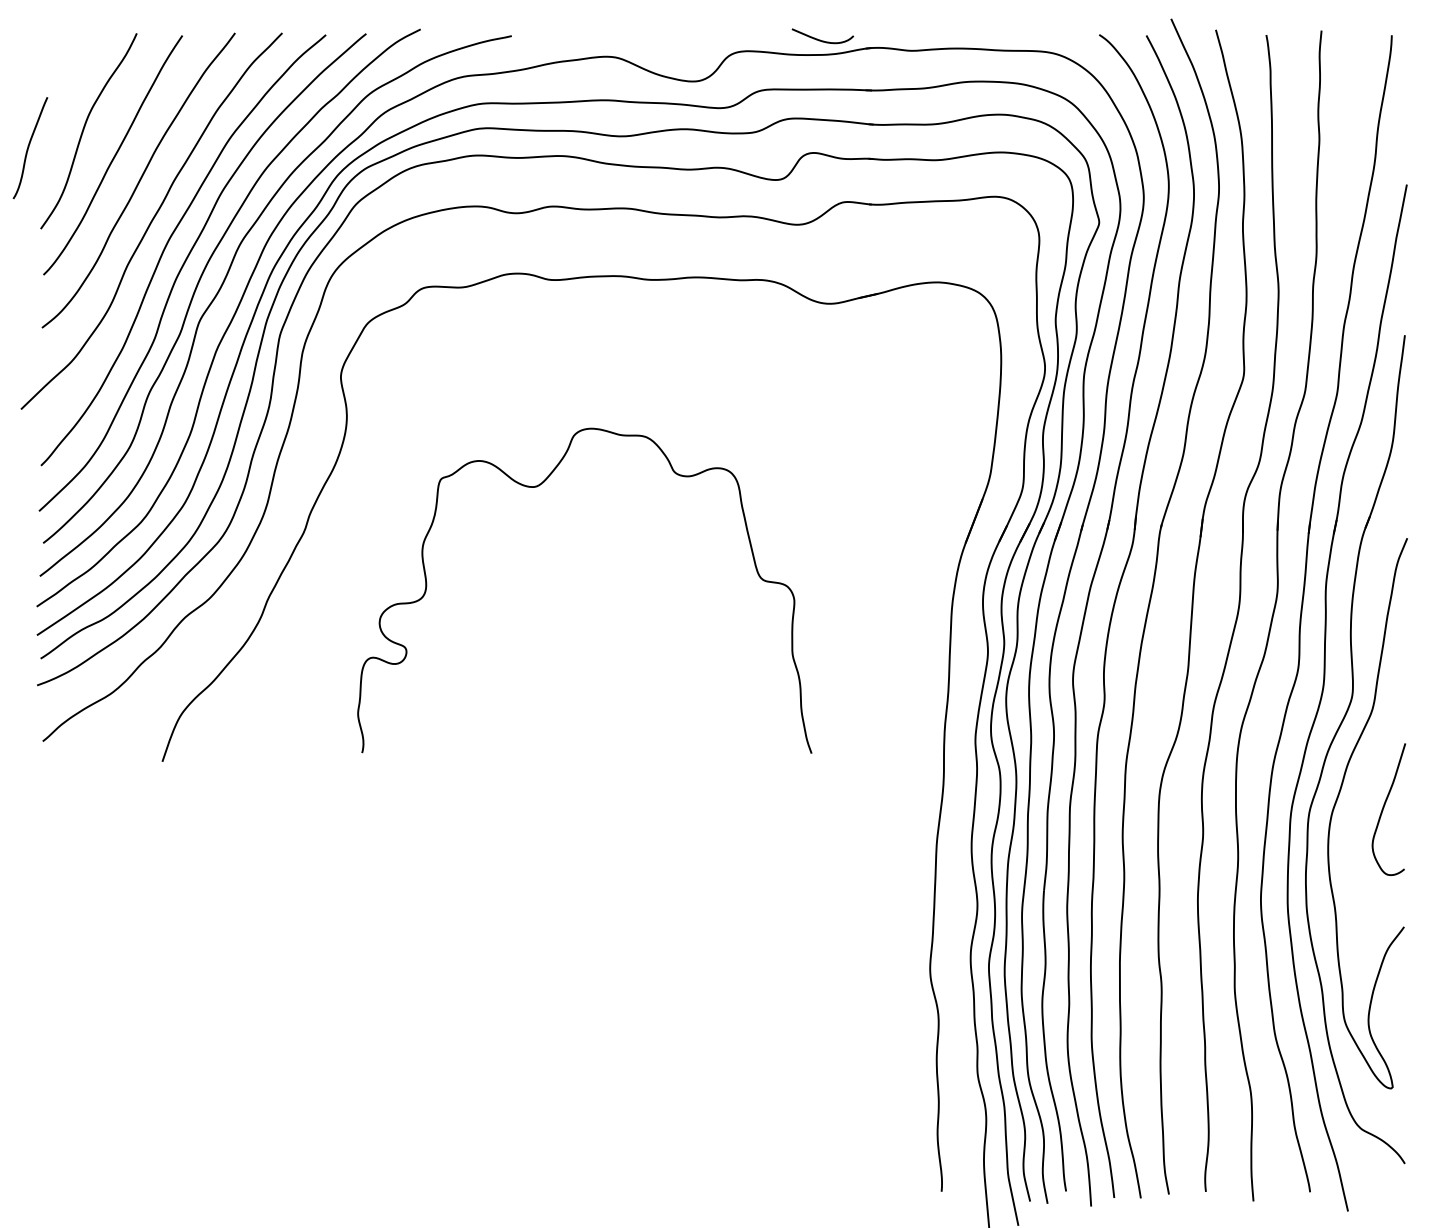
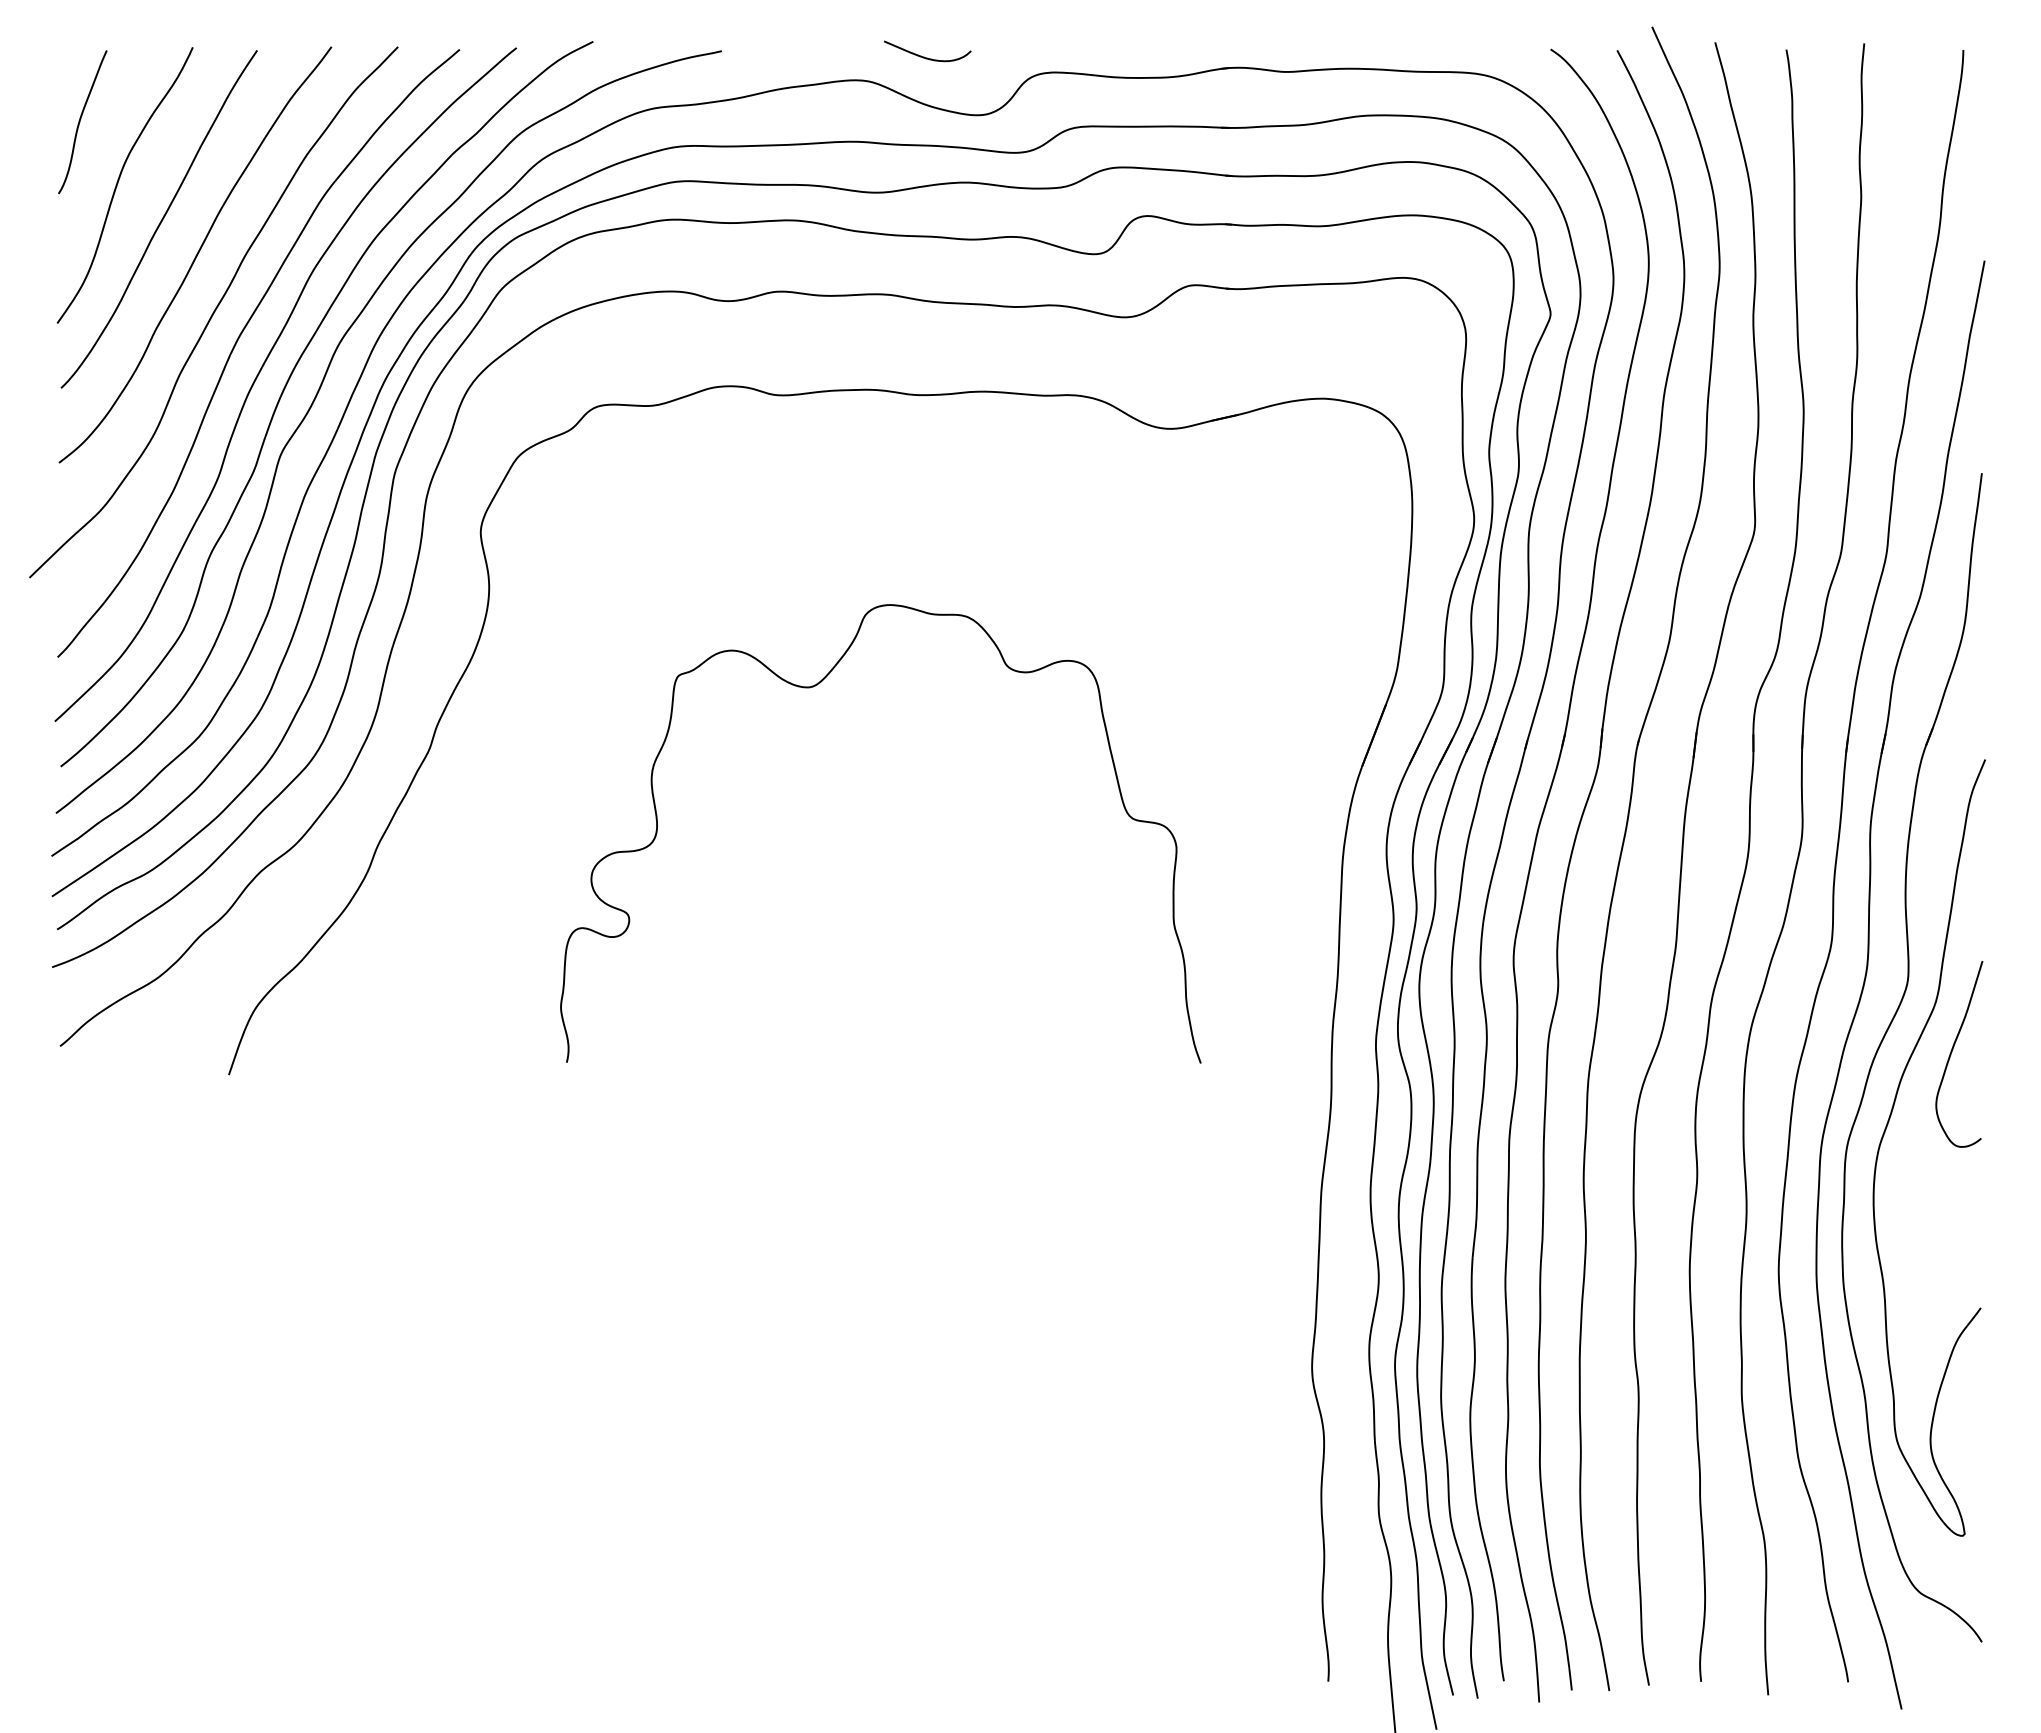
curve: (820, 39) -> (924, 56), moved
curve: (28, 148) -> (80, 122), moved
curve: (537, 487) -> (813, 687), moved
curve: (1384, 808) -> (1952, 1052), moved

